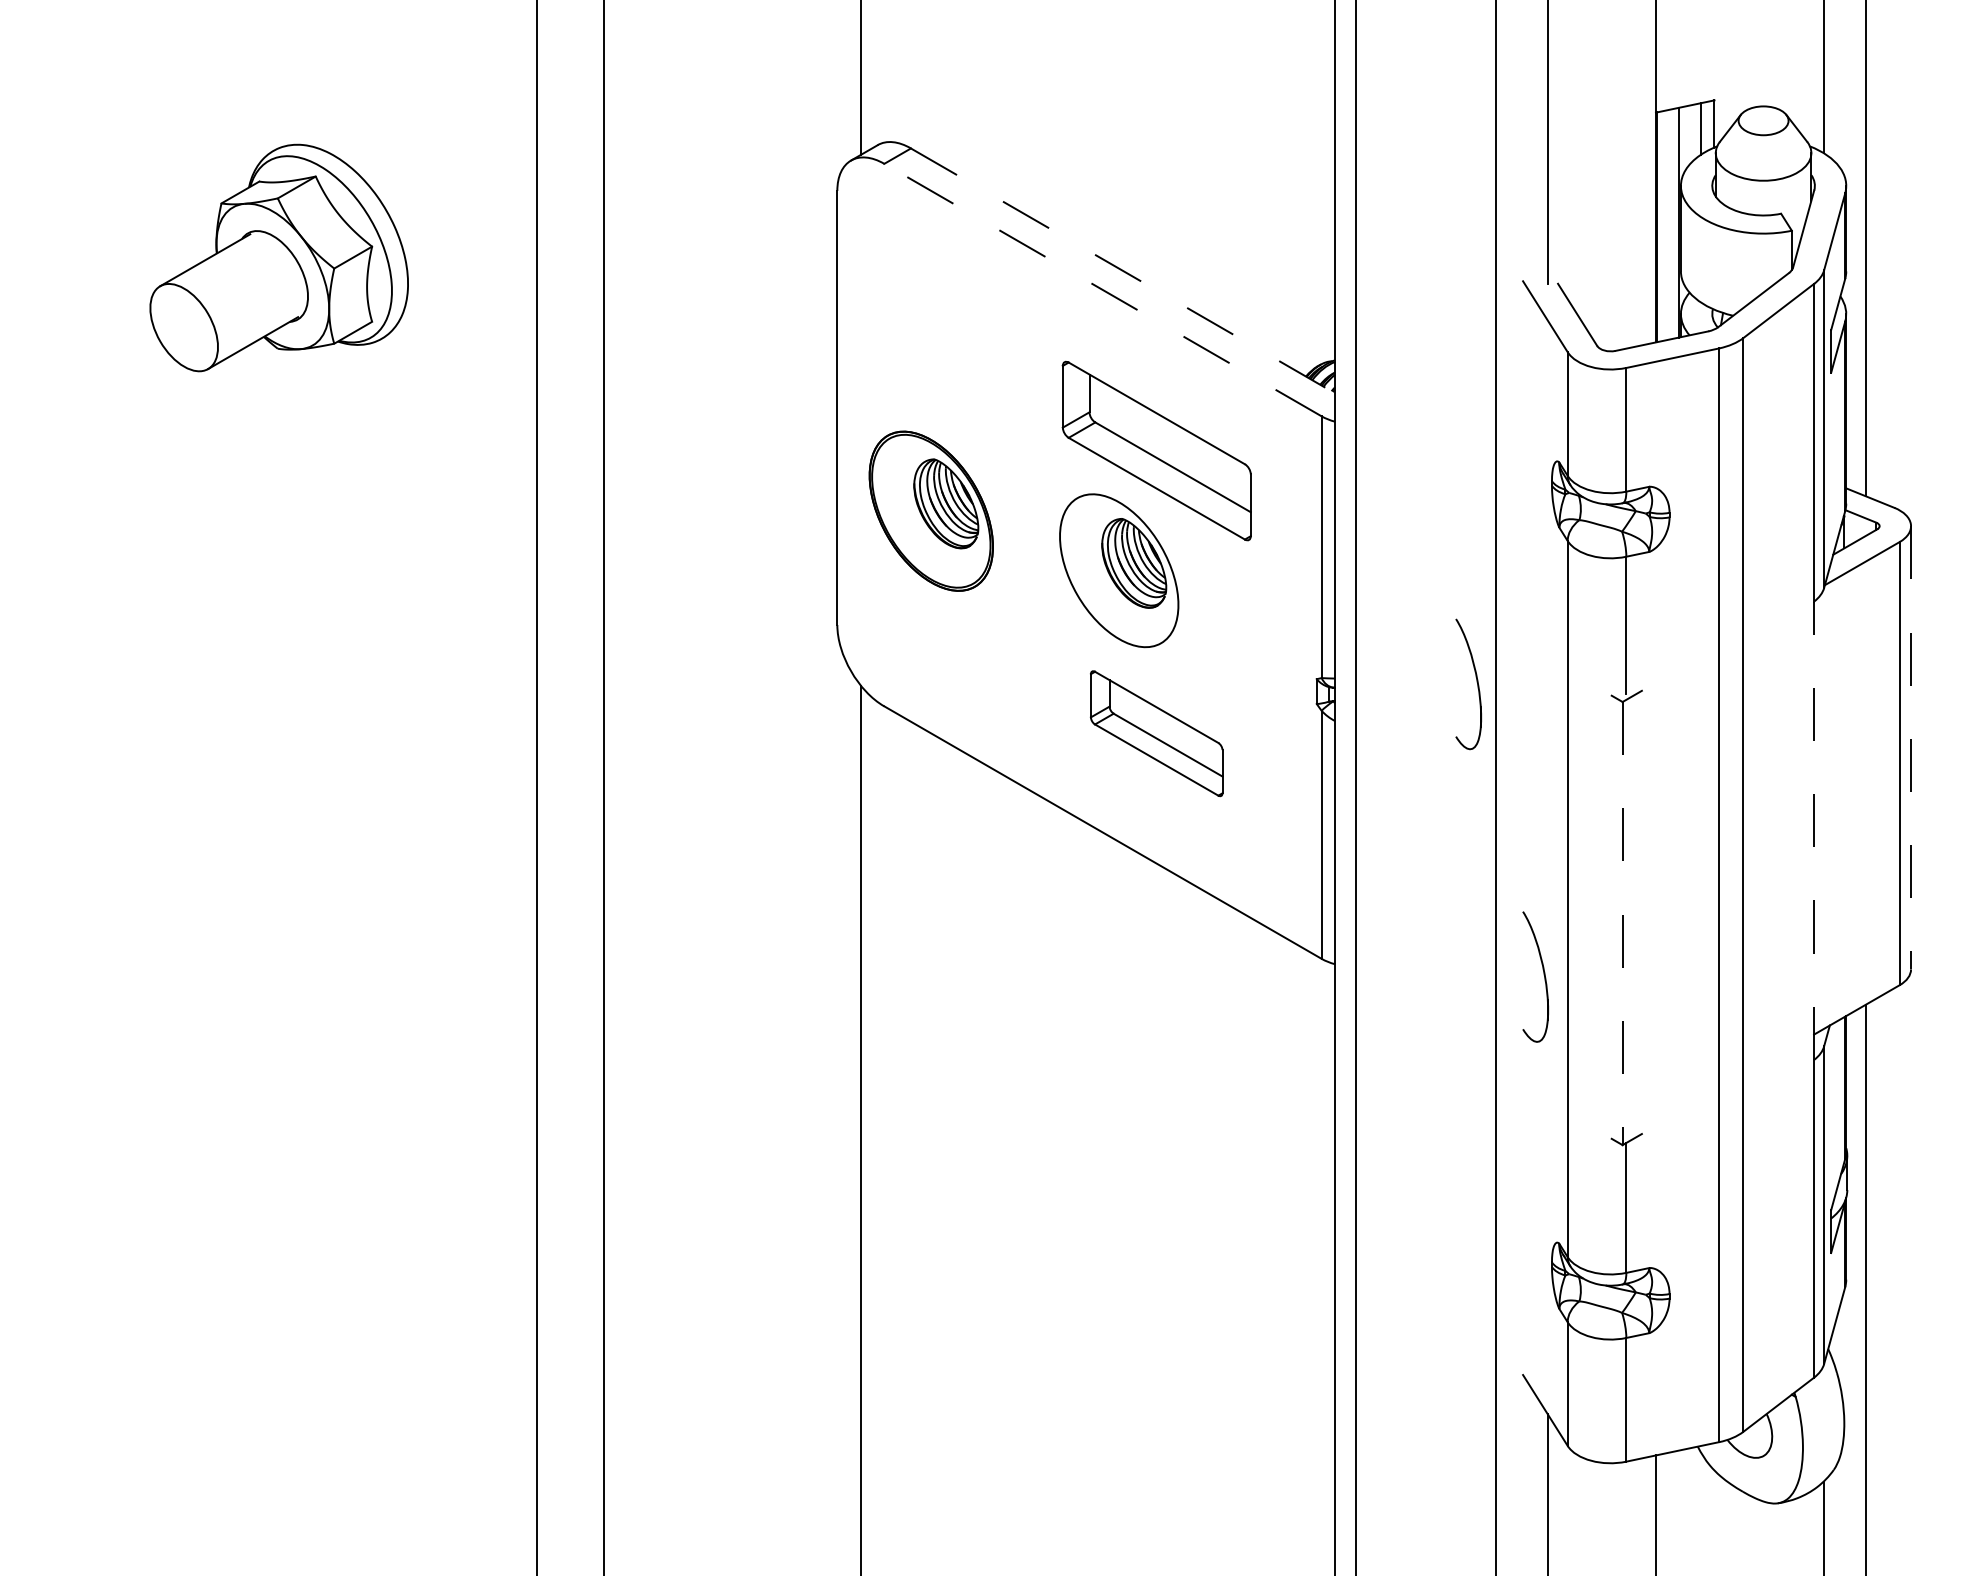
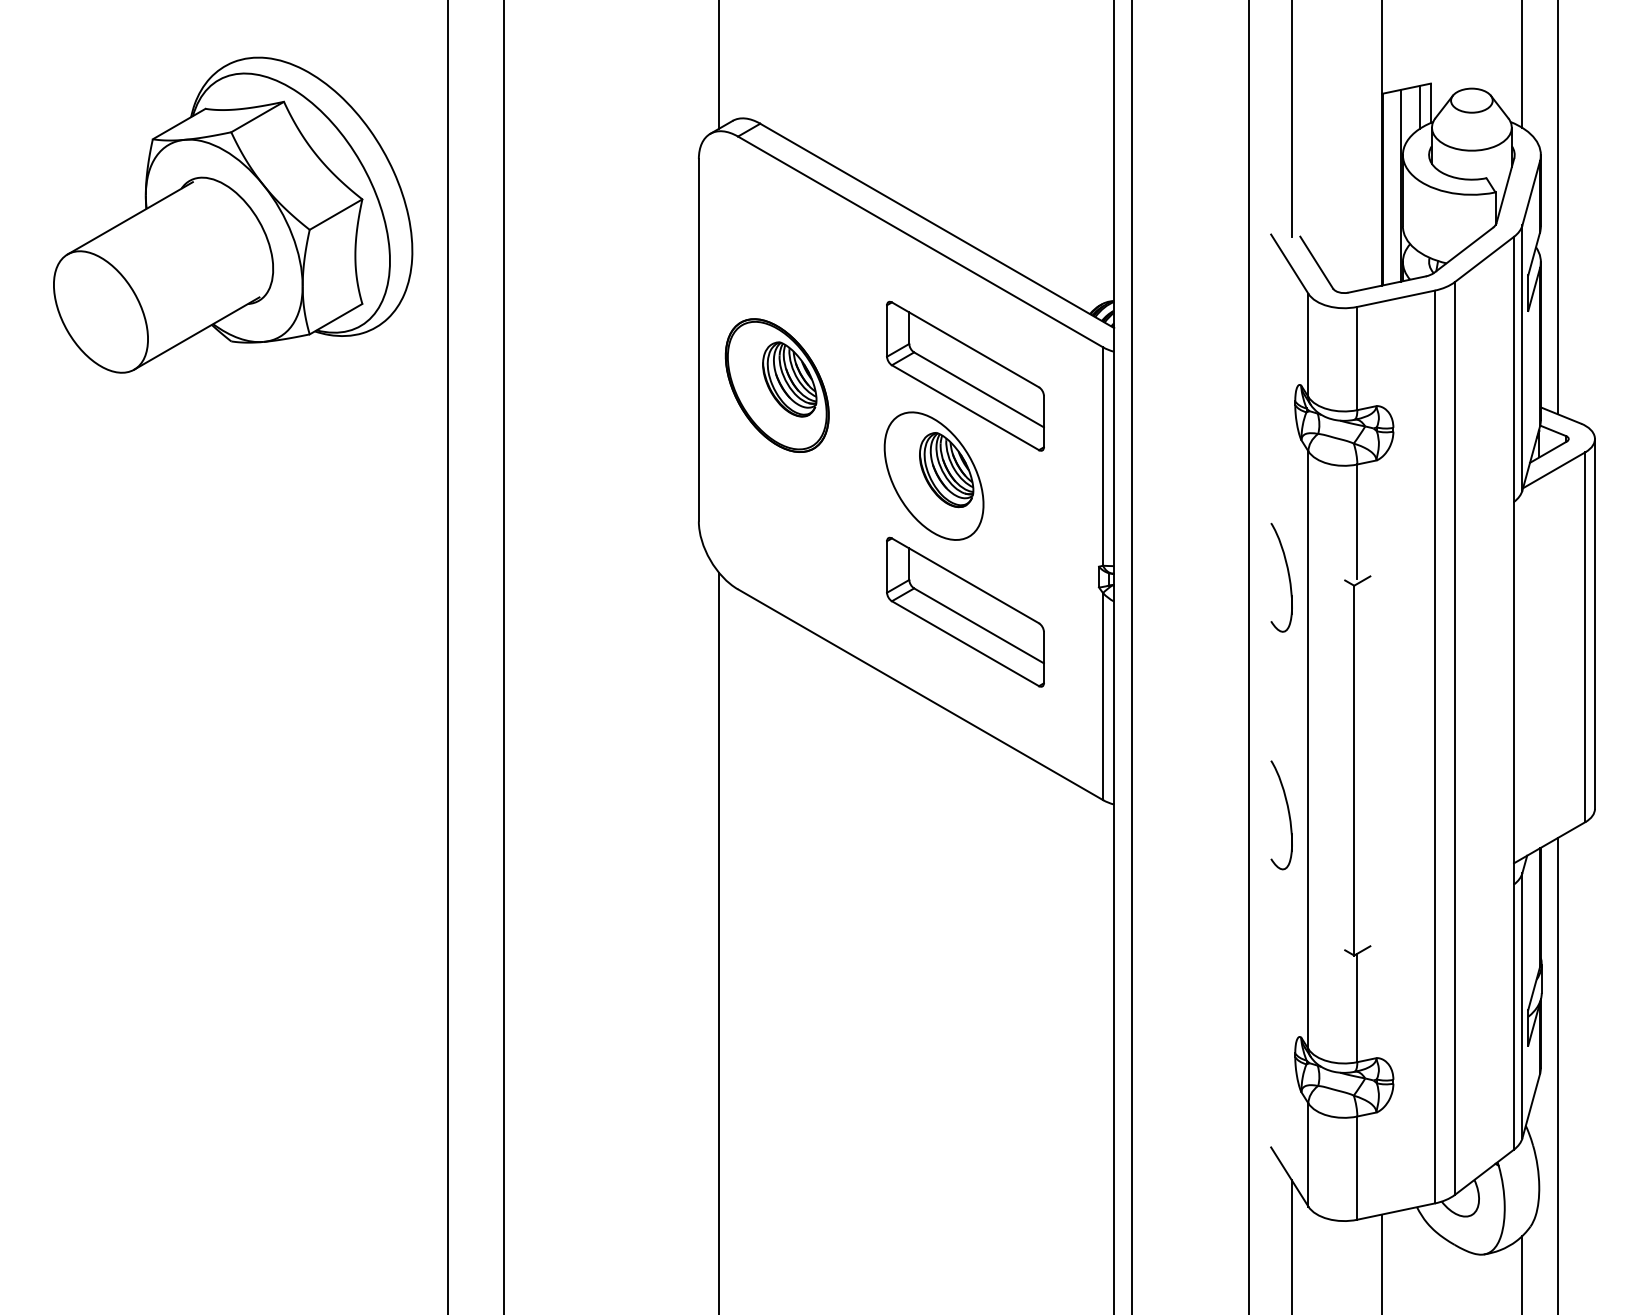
part: (278, 257) -> (232, 214), size x1.67
line: (1123, 270) -> (937, 225), dashed -> solid
line: (1102, 289) -> (920, 241), dashed -> solid
part: (930, 510) -> (776, 385), moved
part: (1476, 682) -> (1288, 576), moved
part: (1156, 733) -> (965, 612), size x1.43
line: (1910, 747) -> (1594, 623), dashed -> solid
line: (1814, 830) -> (1514, 692), dashed -> solid
line: (1622, 923) -> (1354, 770), dashed -> solid

